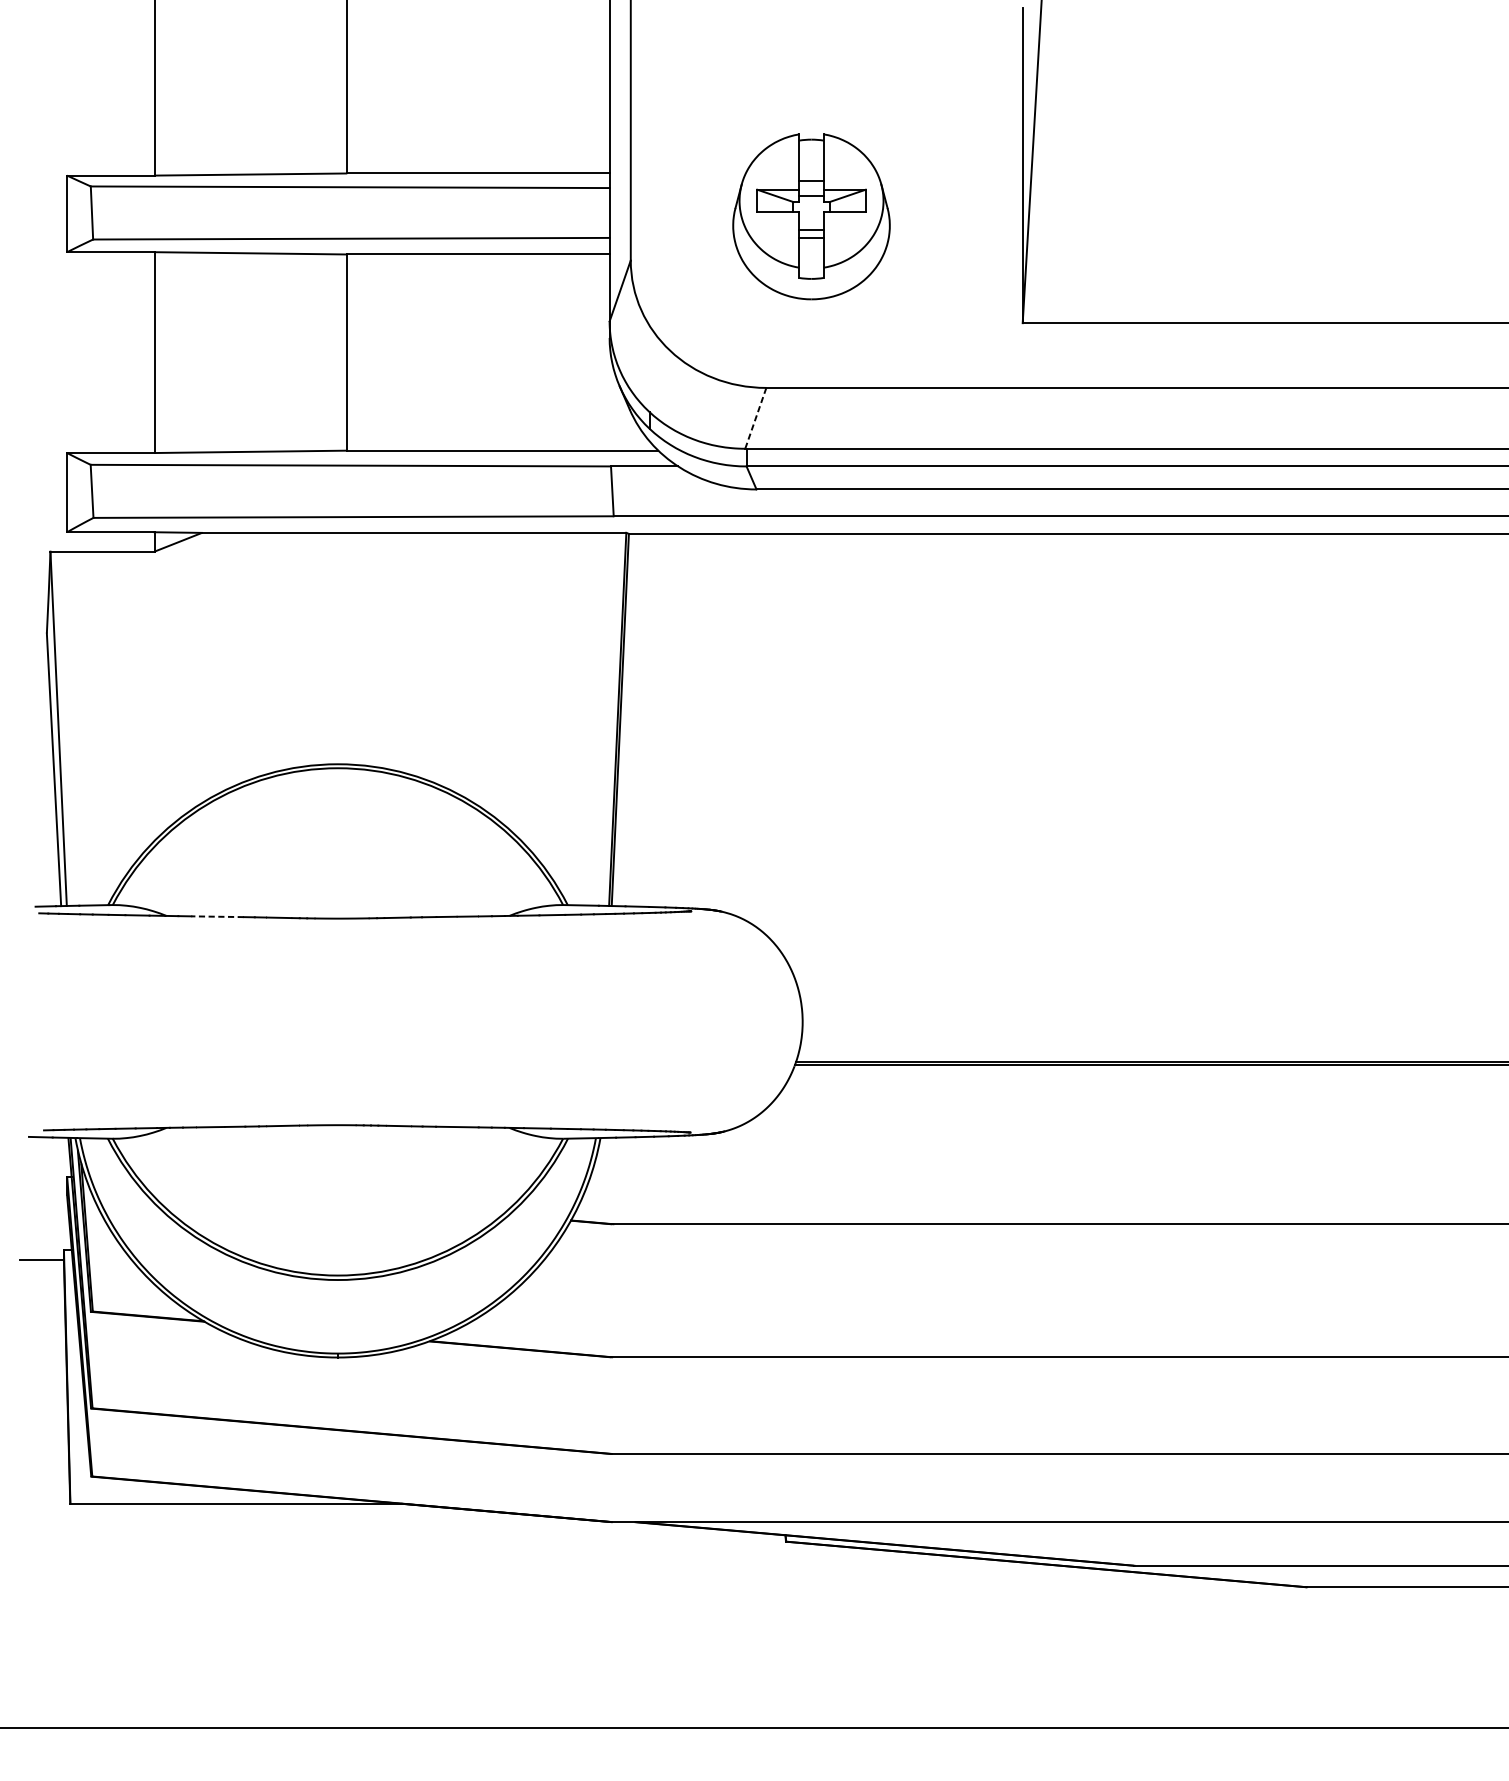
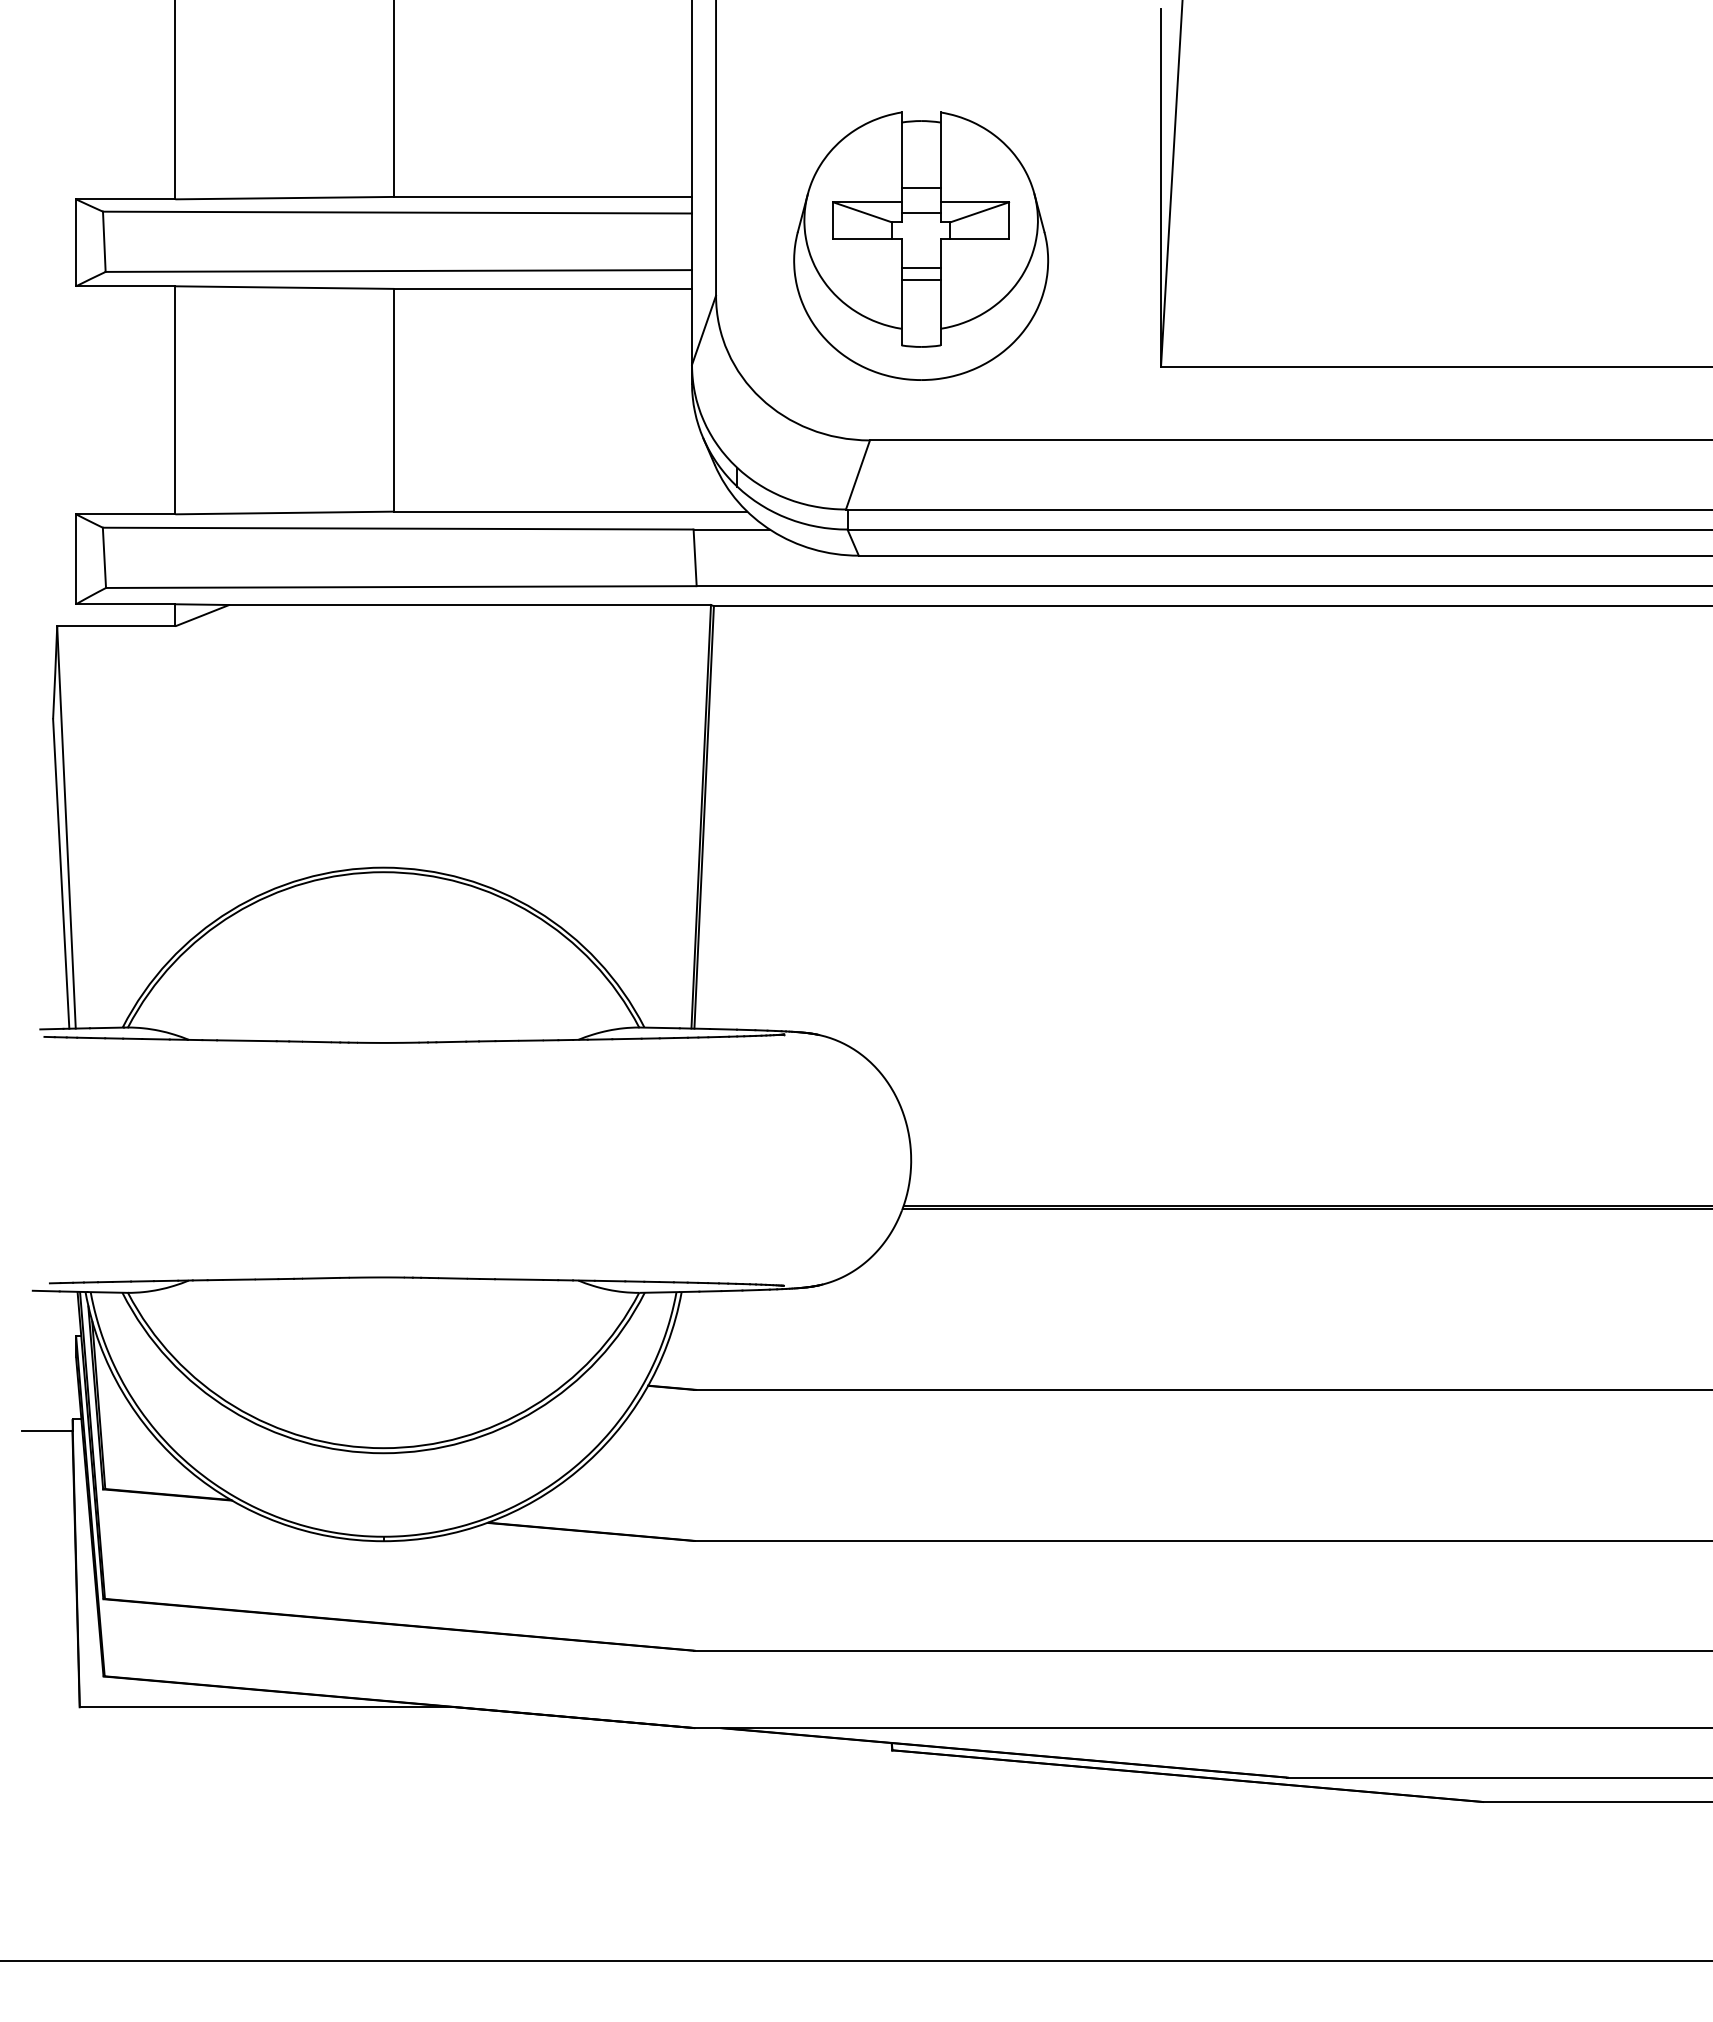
part: (811, 216) -> (921, 245), size x1.43
line: (755, 417) -> (857, 474), dashed -> solid
line: (217, 916) -> (246, 1040), dashed -> solid

